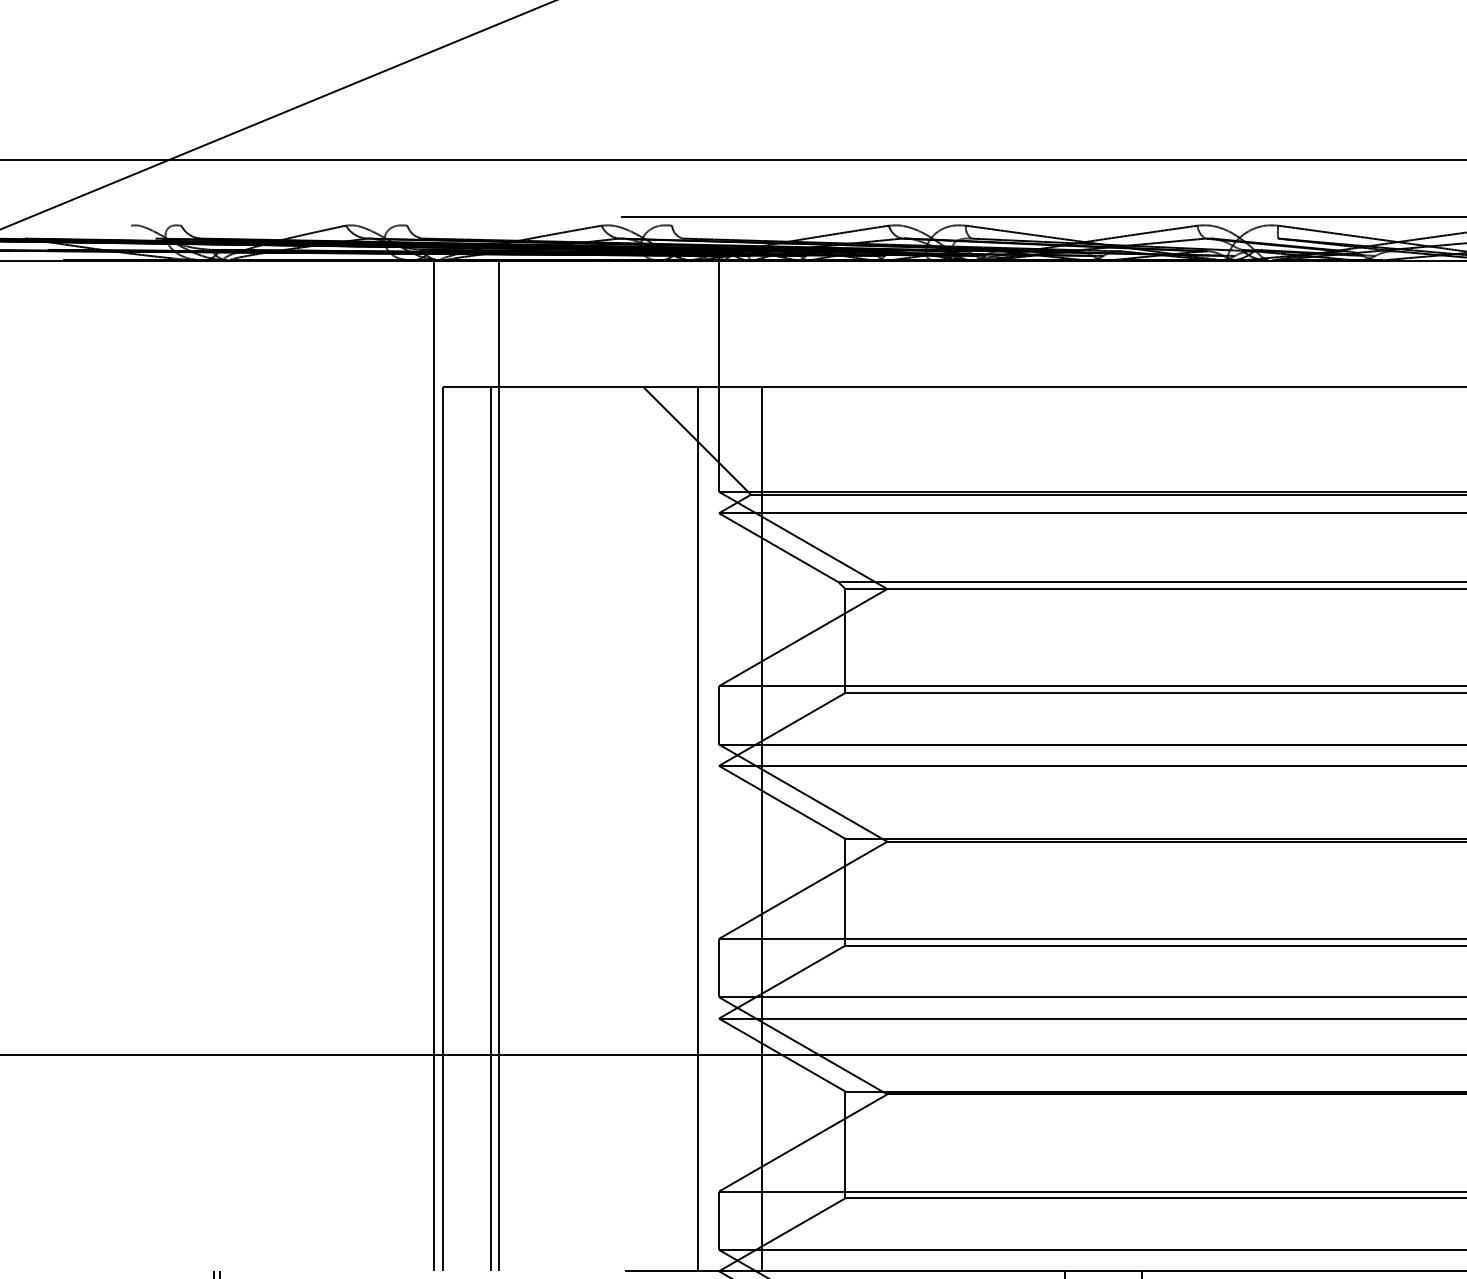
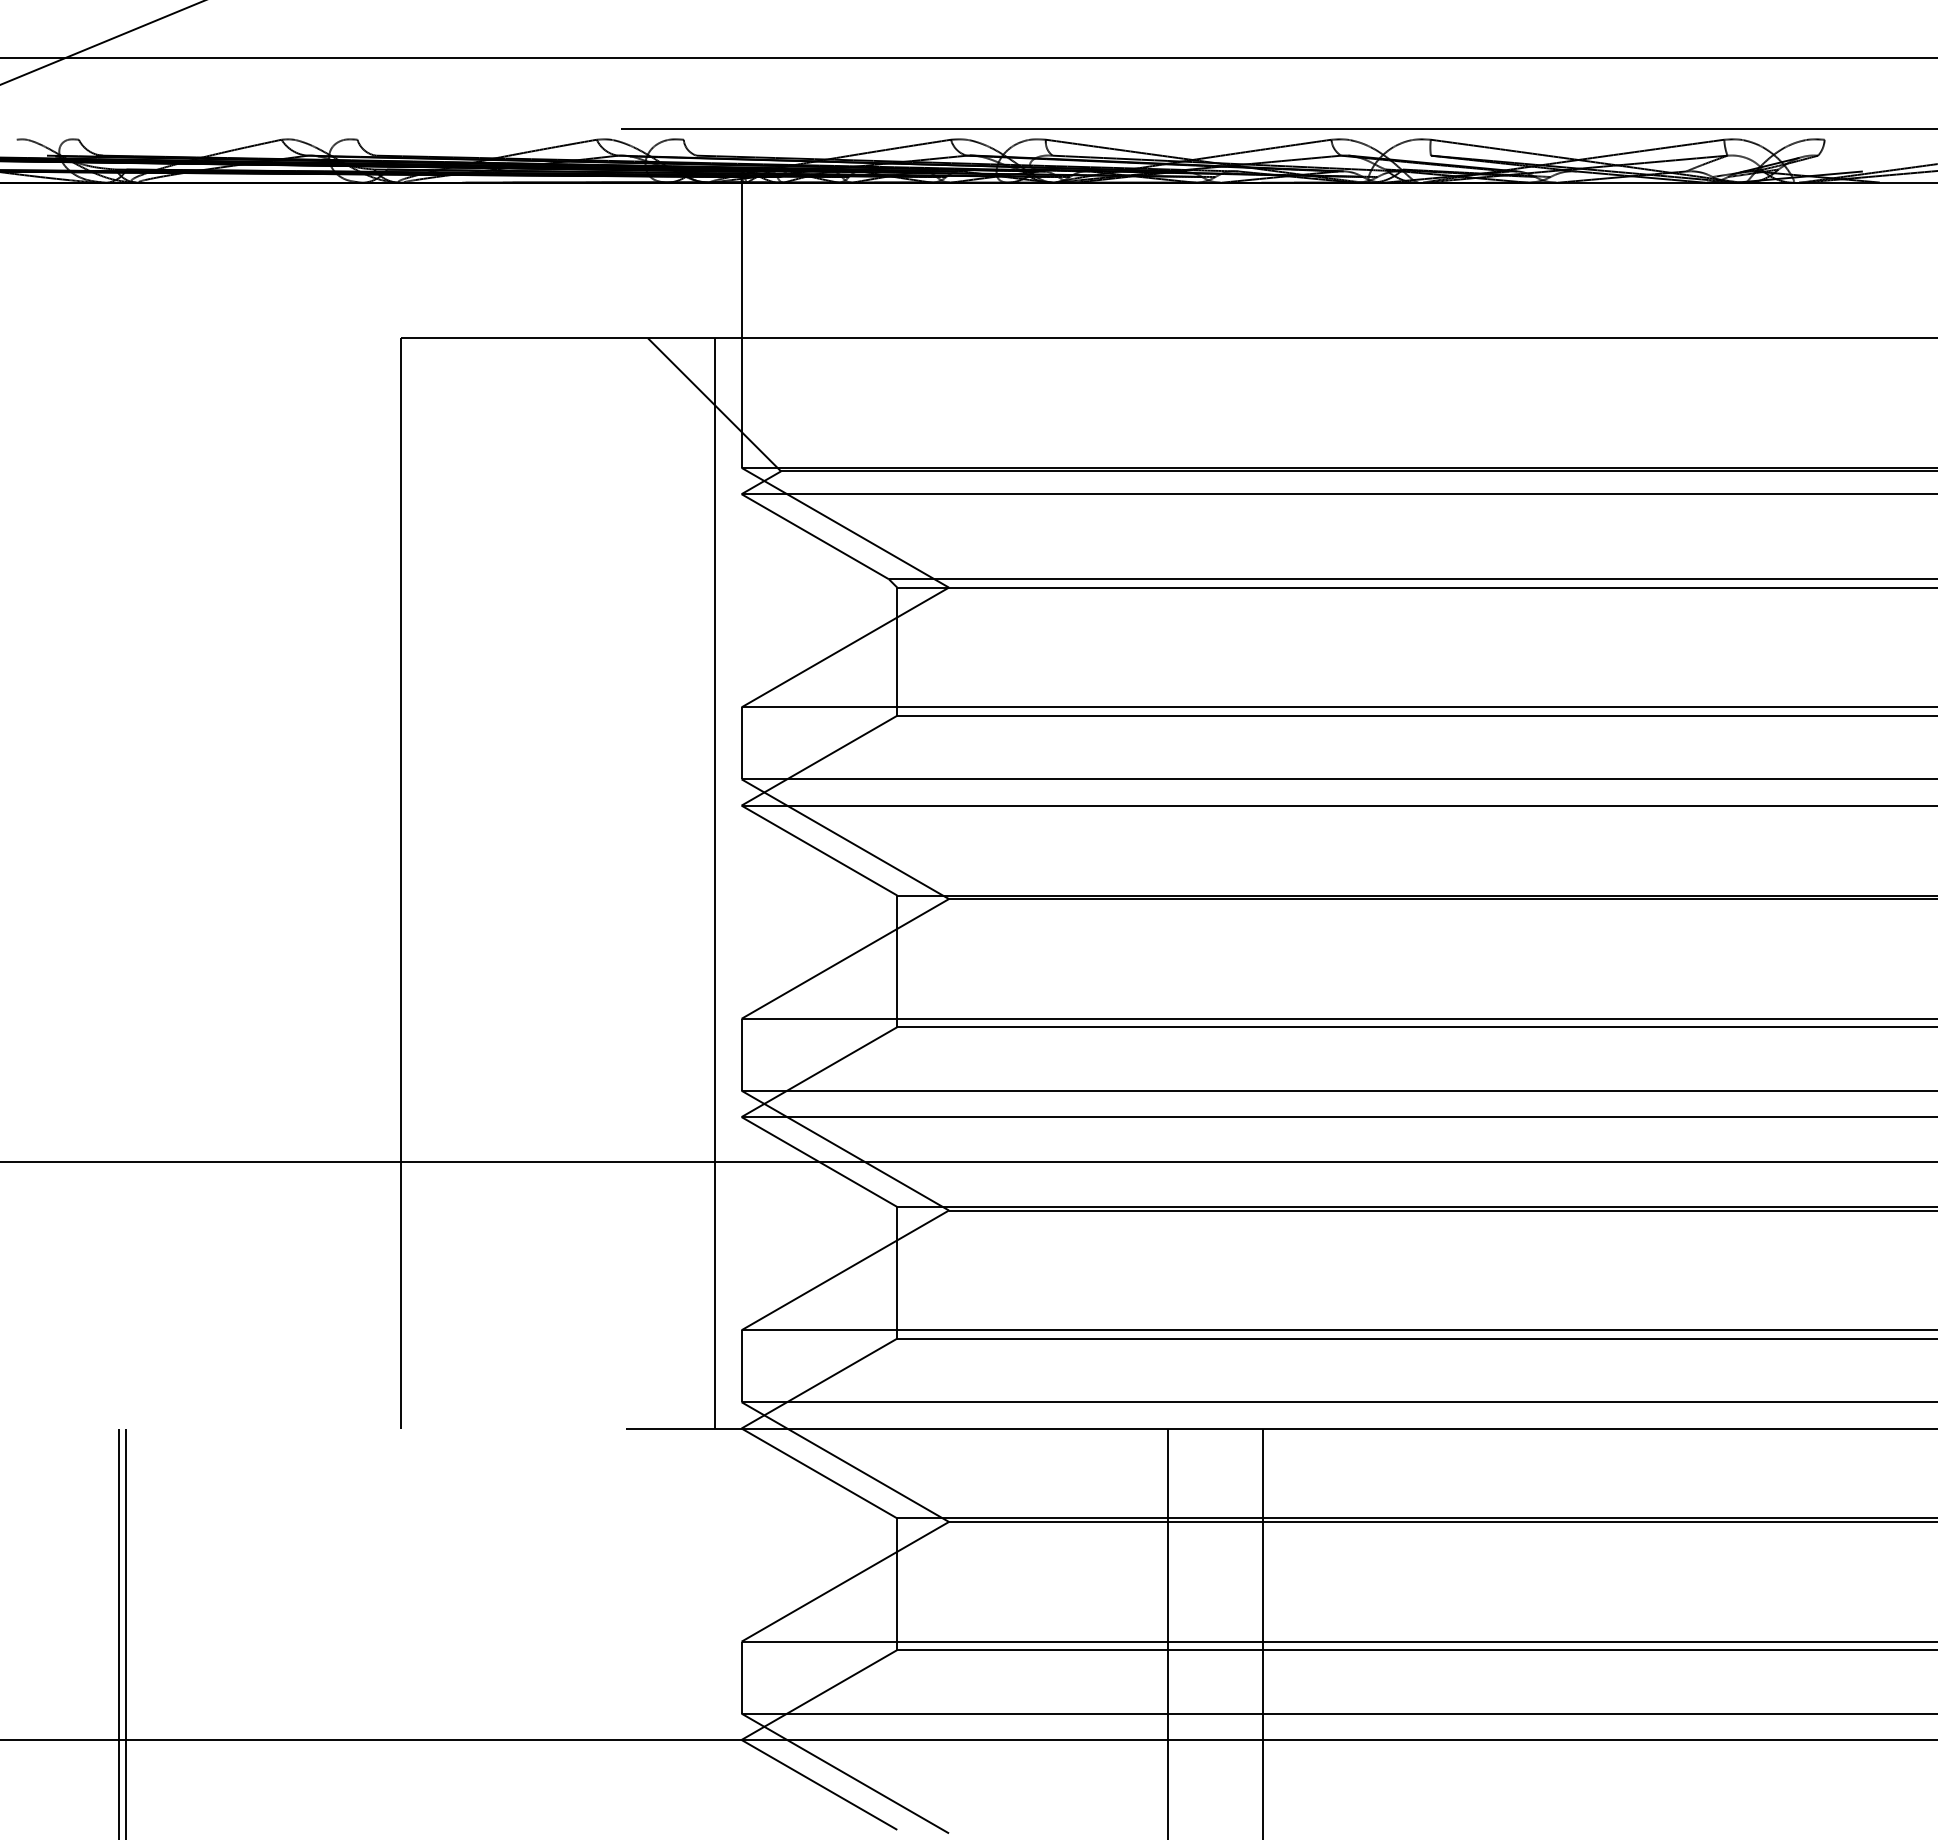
line: (434, 765) -> (390, 805), removed
line: (499, 765) -> (470, 805), removed
line: (490, 829) -> (460, 883), removed
line: (761, 829) -> (794, 883), removed

